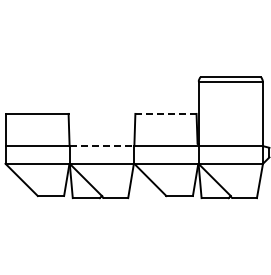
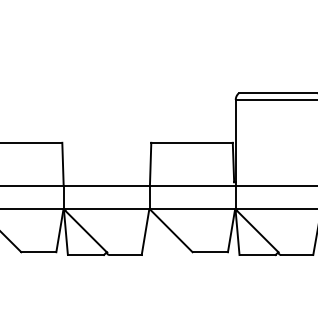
line: (165, 113) -> (191, 142), dashed -> solid
line: (102, 146) -> (107, 186), dashed -> solid

